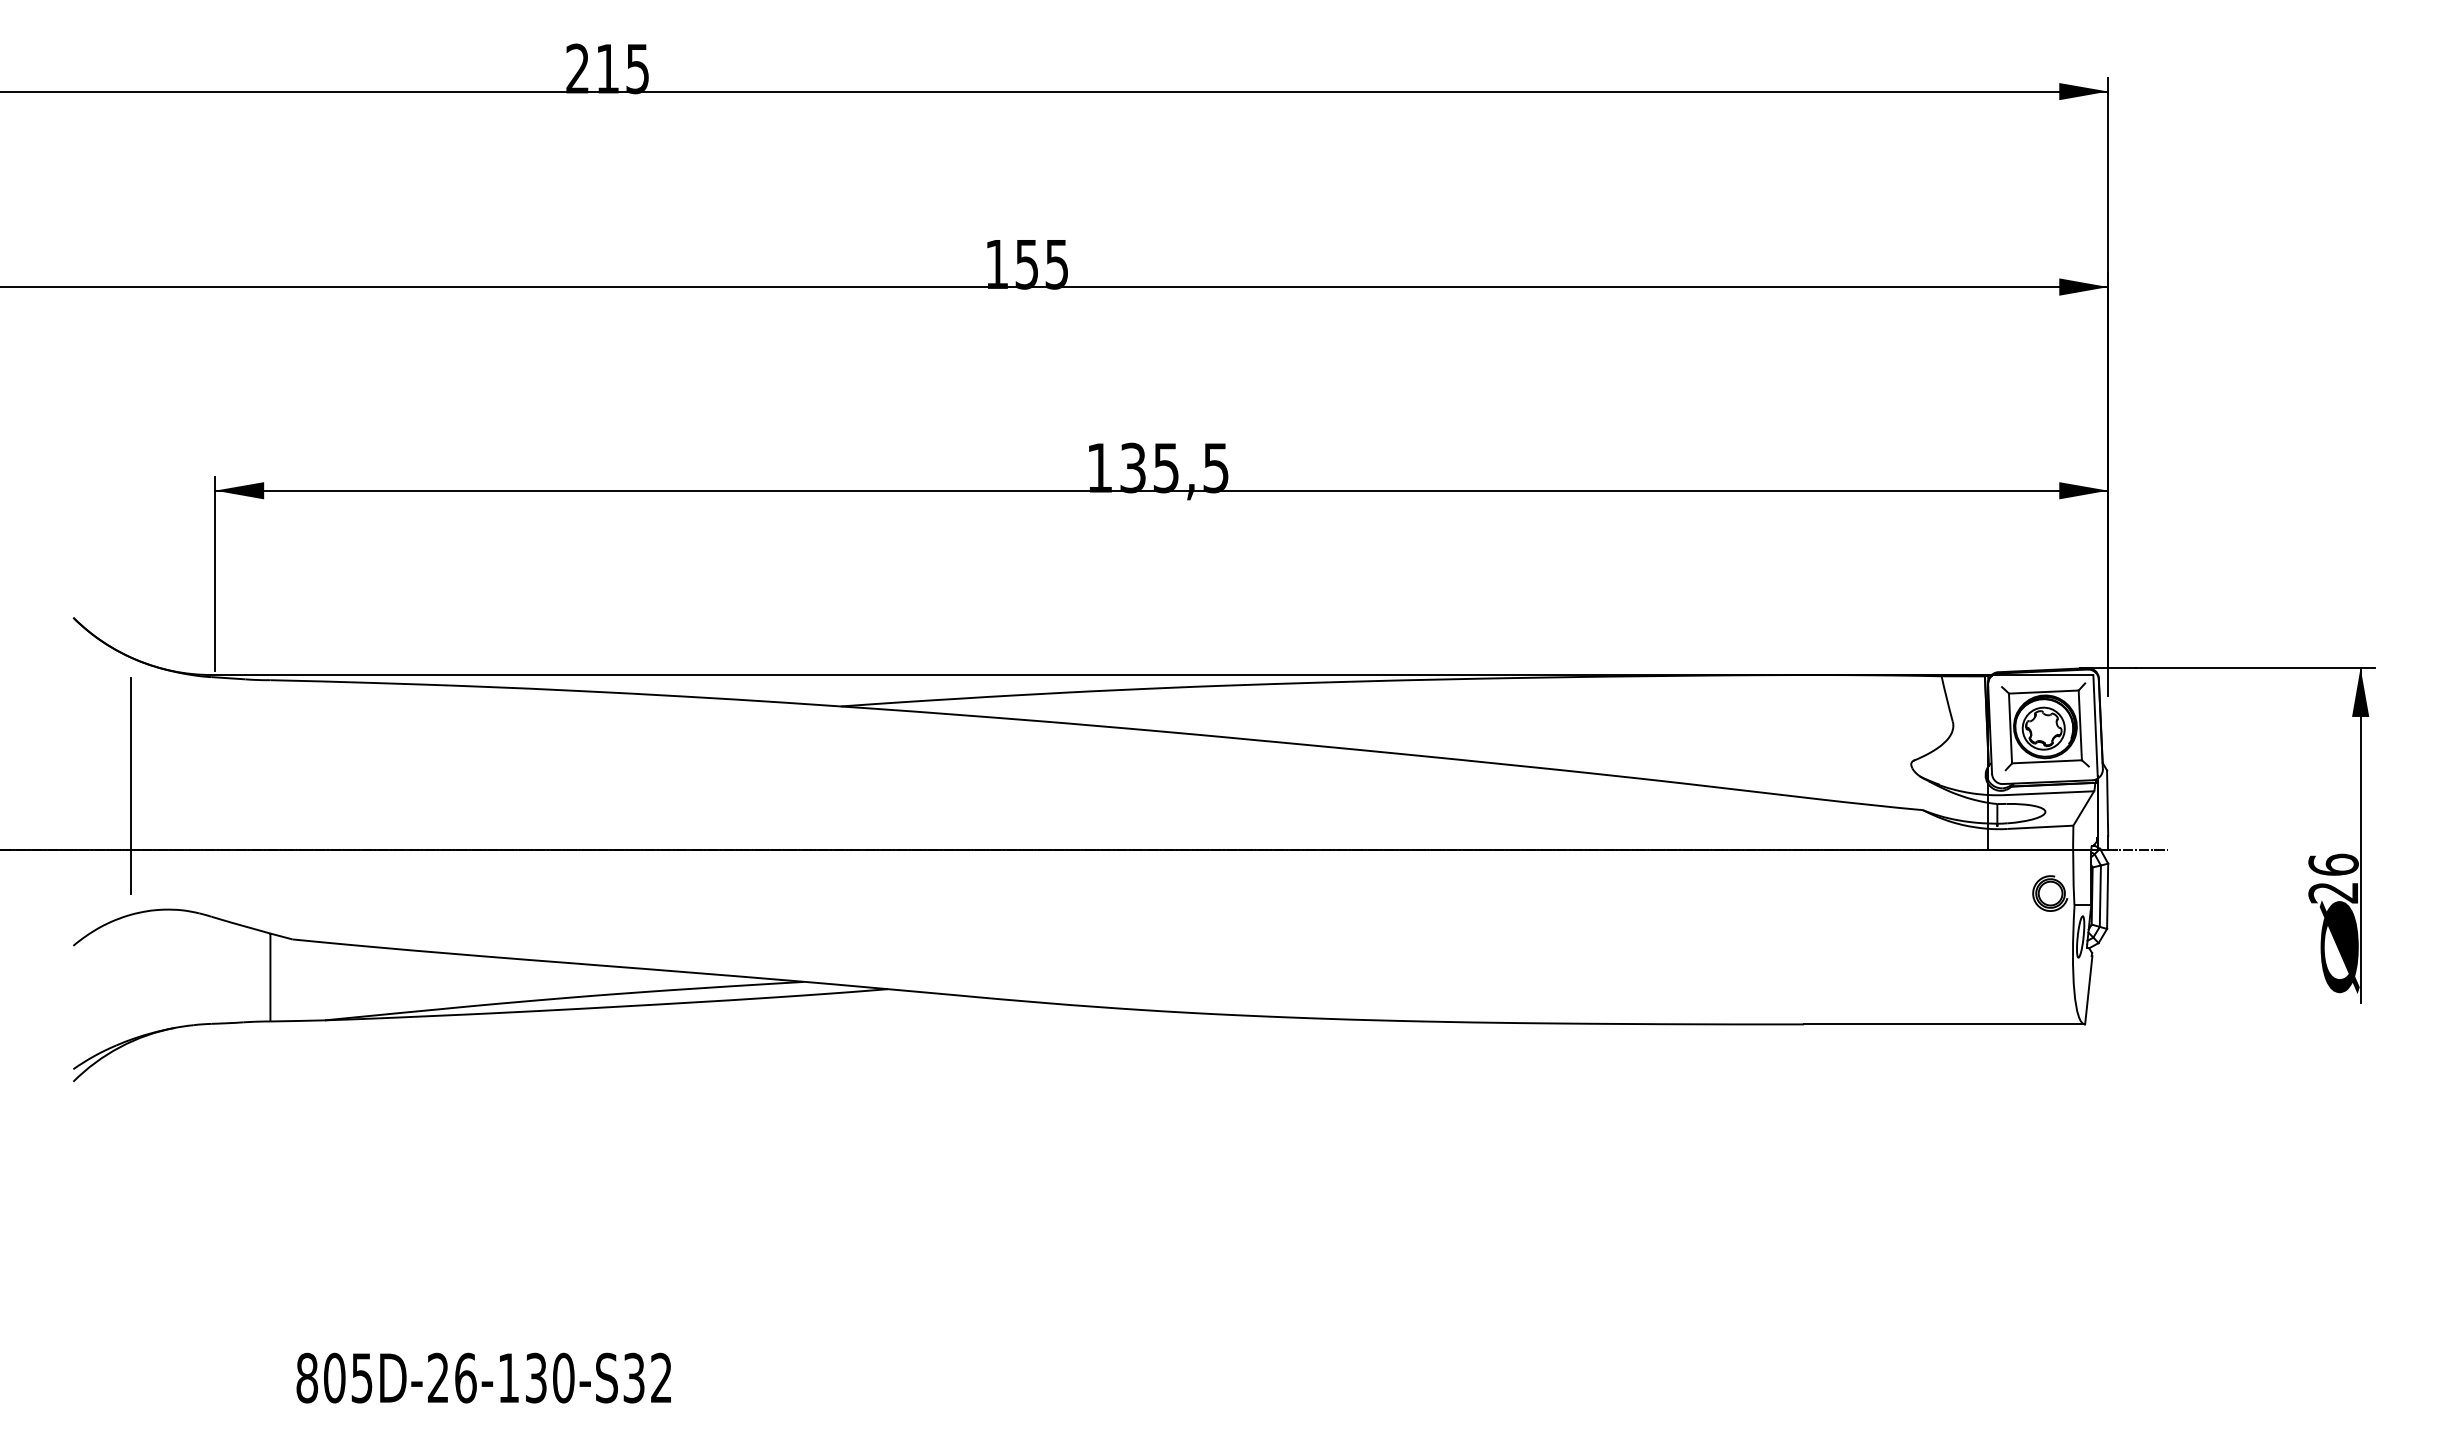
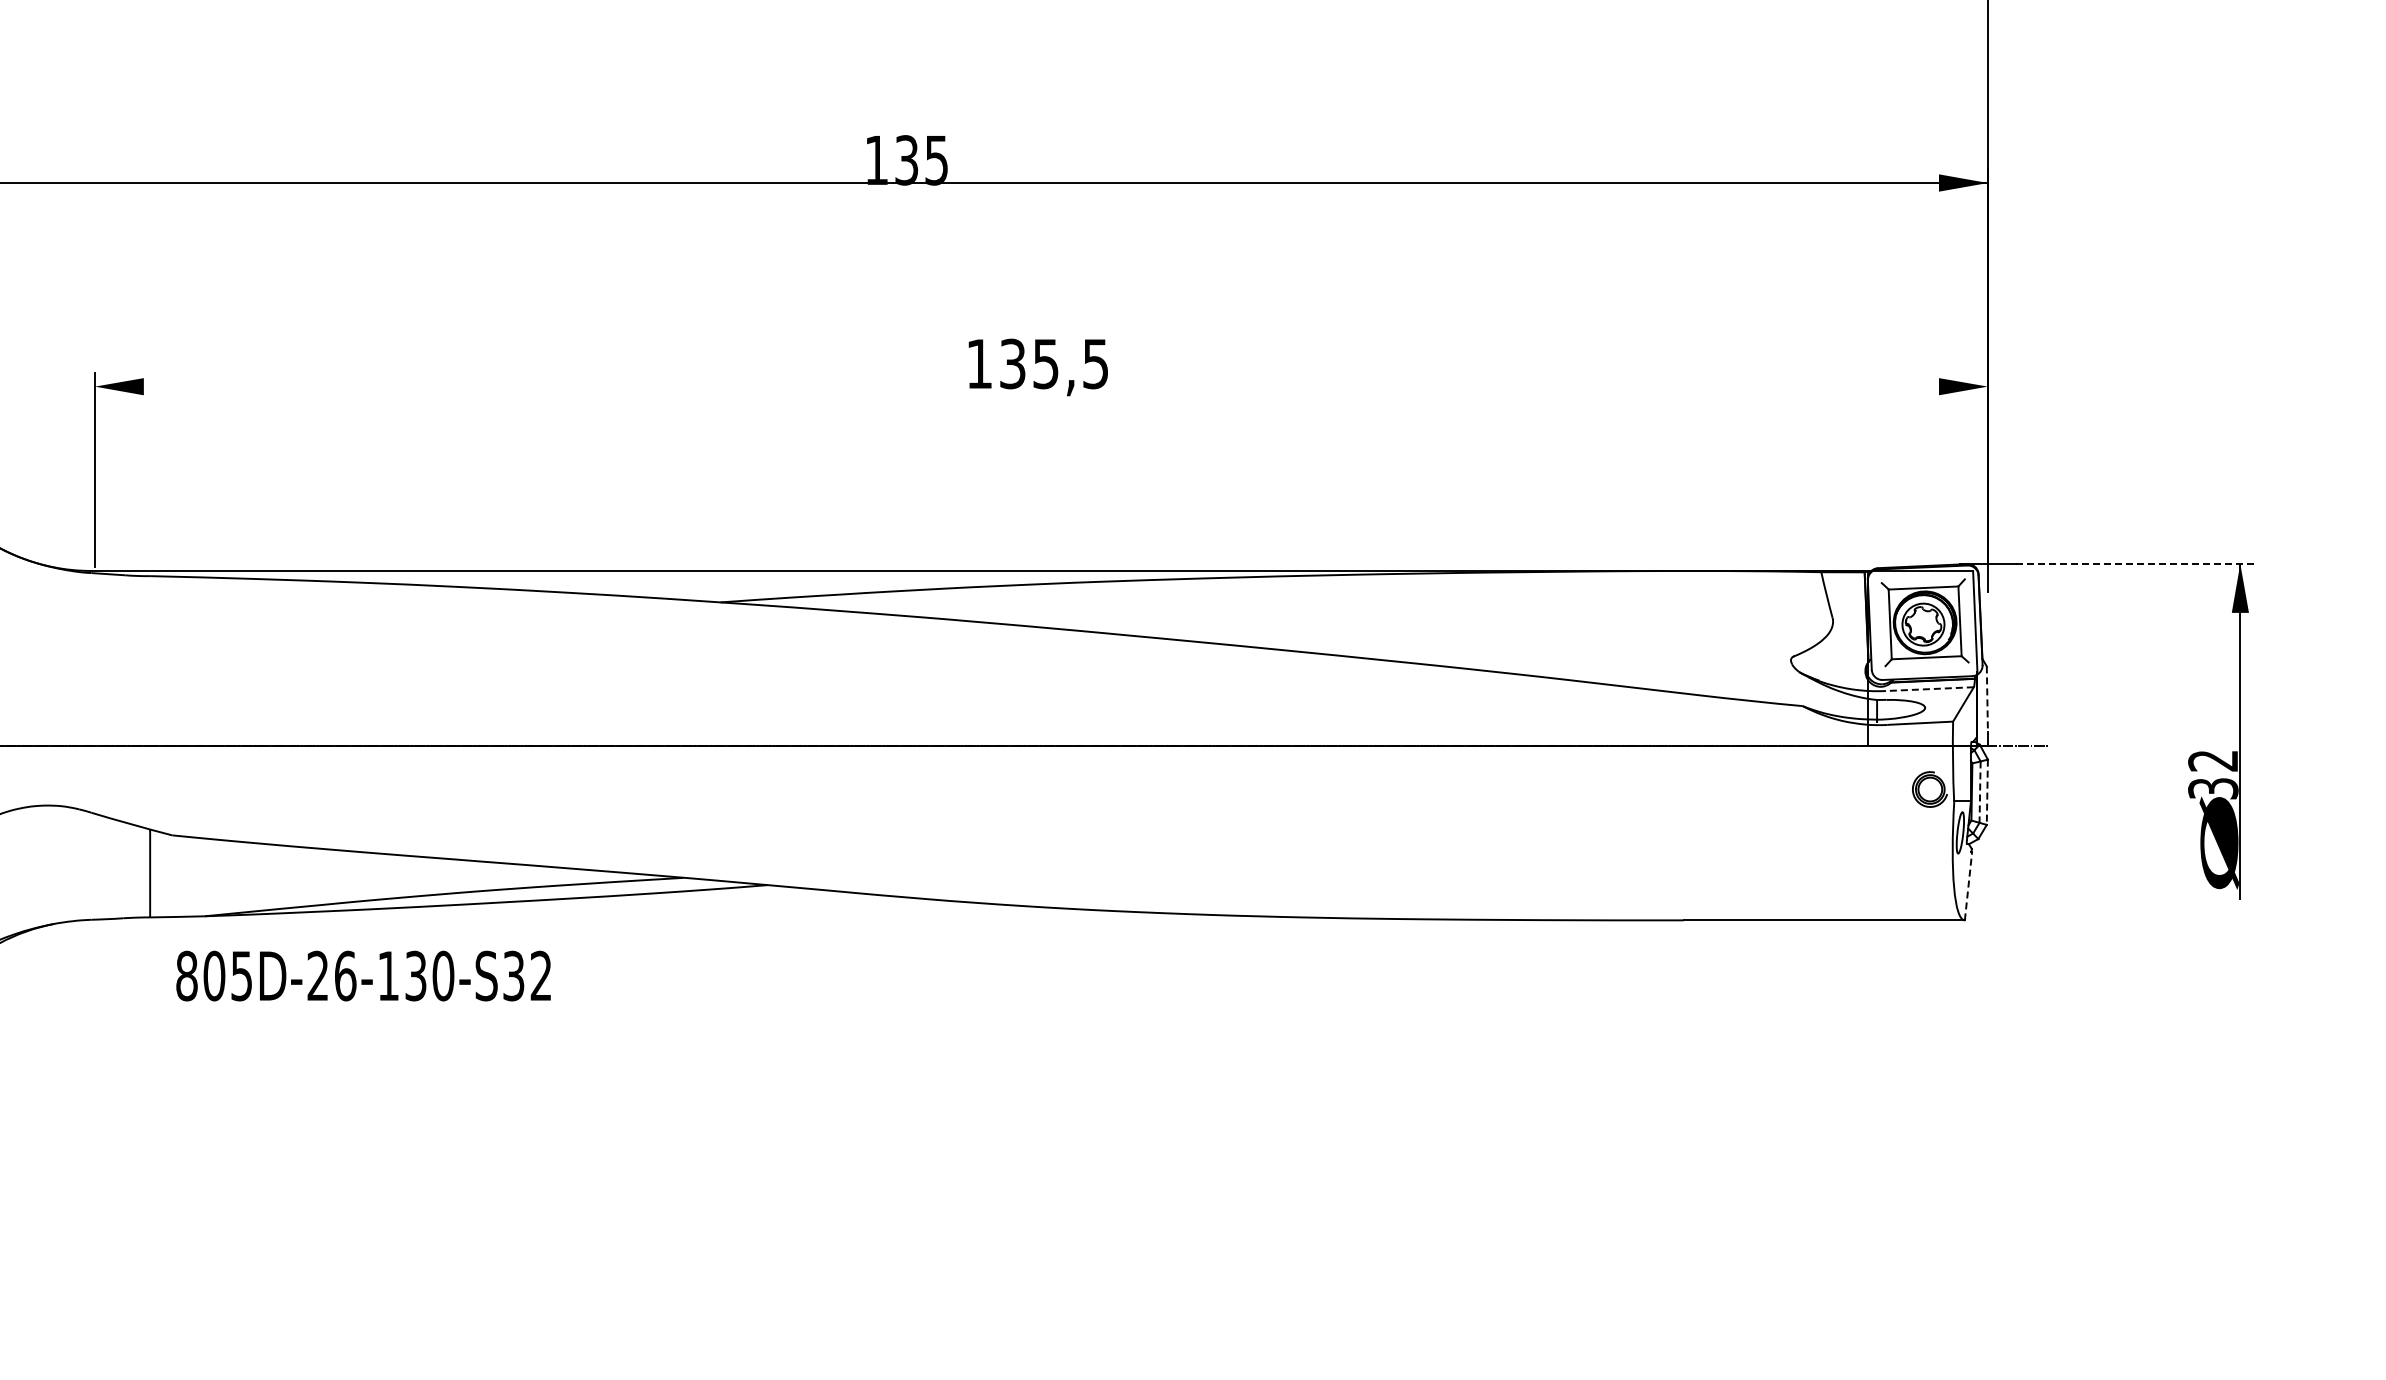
text: (1027, 264) -> (907, 160), 155 -> 135
line: (1161, 490) -> (1041, 386), removed
line: (2255, 668) -> (2135, 564), solid -> dashed
line: (130, 785) -> (10, 681), removed
line: (2050, 793) -> (1930, 689), solid -> dashed
line: (2107, 803) -> (1987, 699), solid -> dashed
text: (2333, 878) -> (2213, 774), 26 -> 32
line: (2100, 896) -> (1980, 792), solid -> dashed
line: (2107, 896) -> (1987, 792), solid -> dashed
line: (2088, 989) -> (1968, 885), solid -> dashed
text: (483, 1377) -> (363, 975), moved

